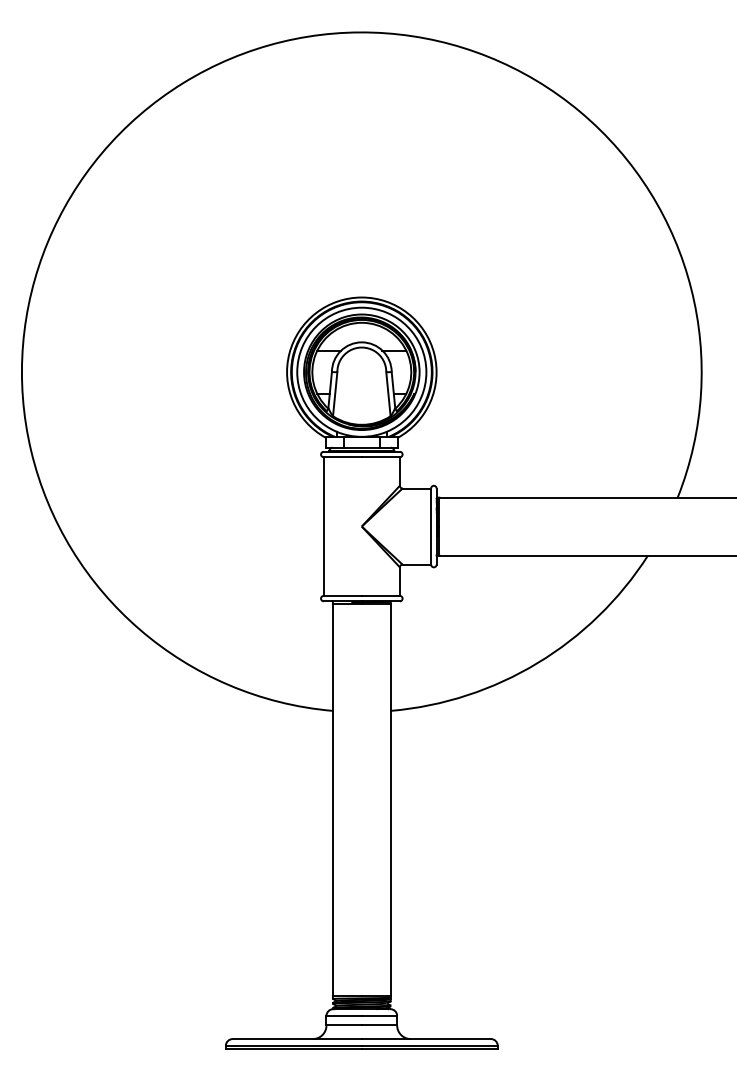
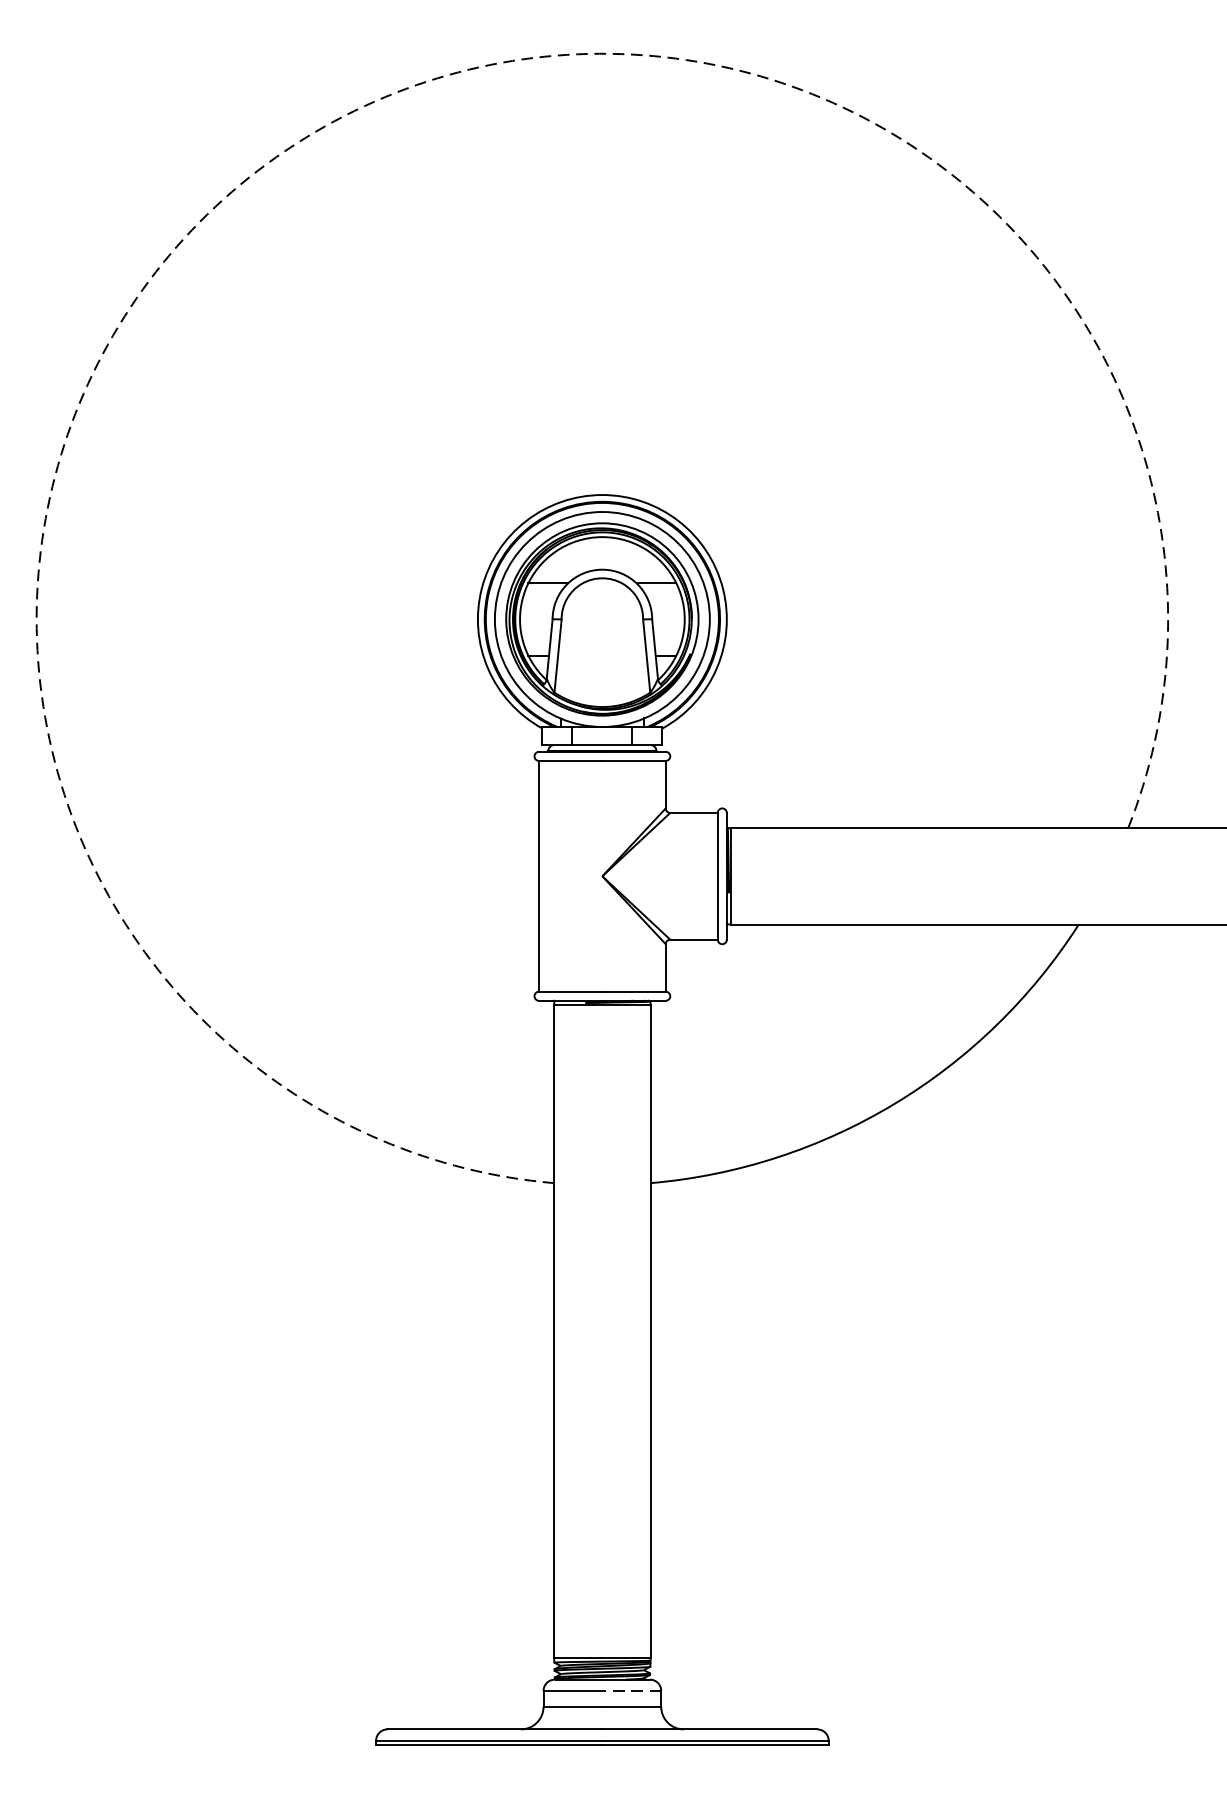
arc: (183, 83) -> (305, 138), solid -> dashed
line: (379, 1015) -> (631, 1690), solid -> dashed

